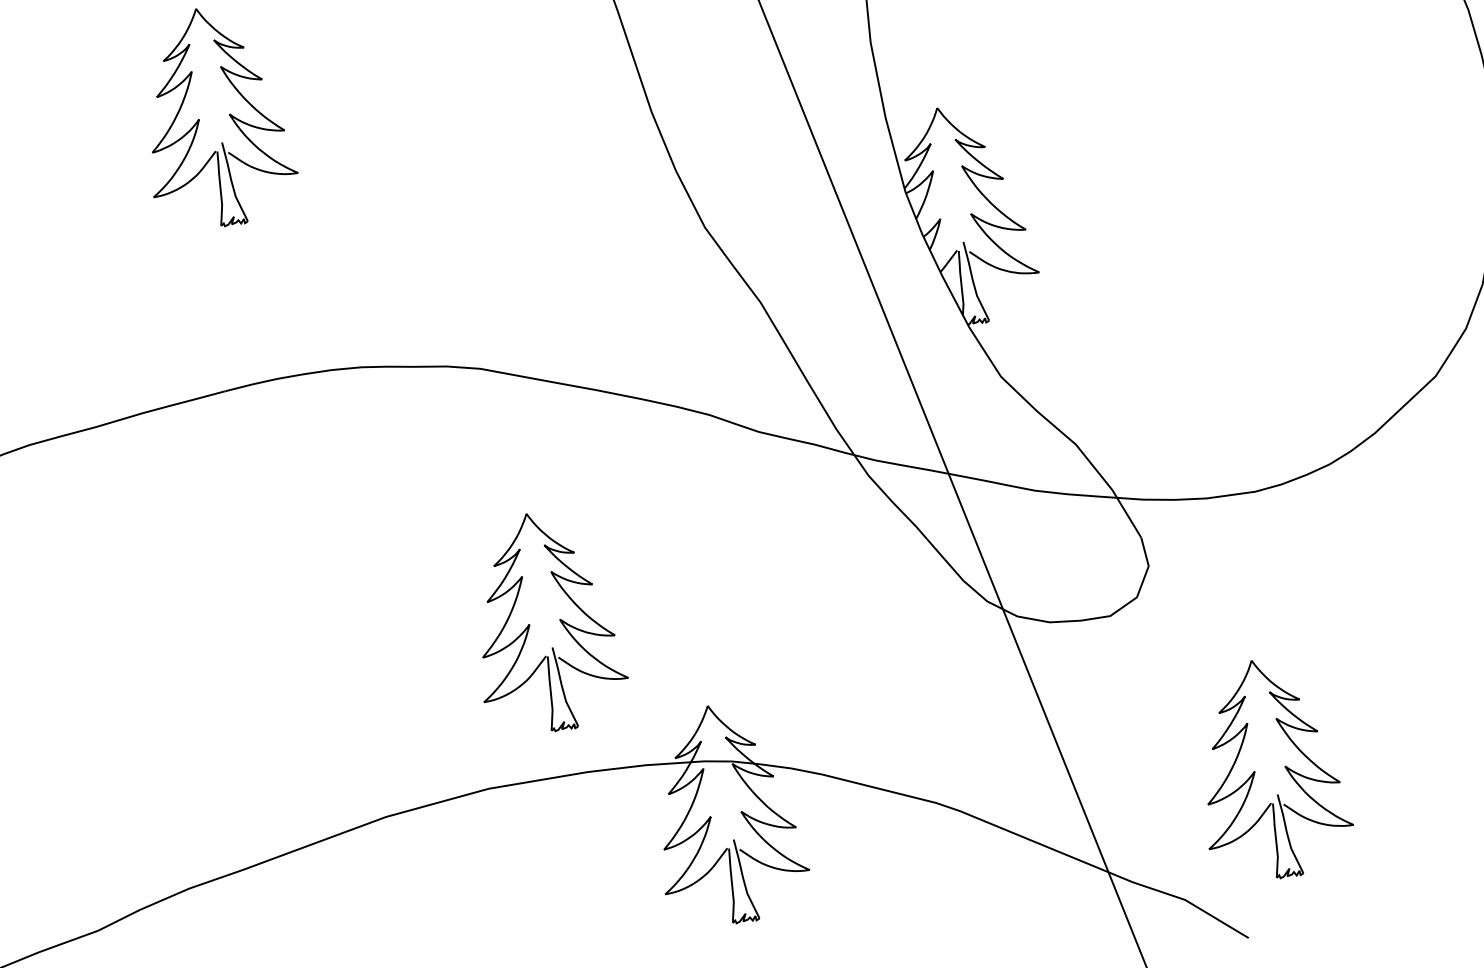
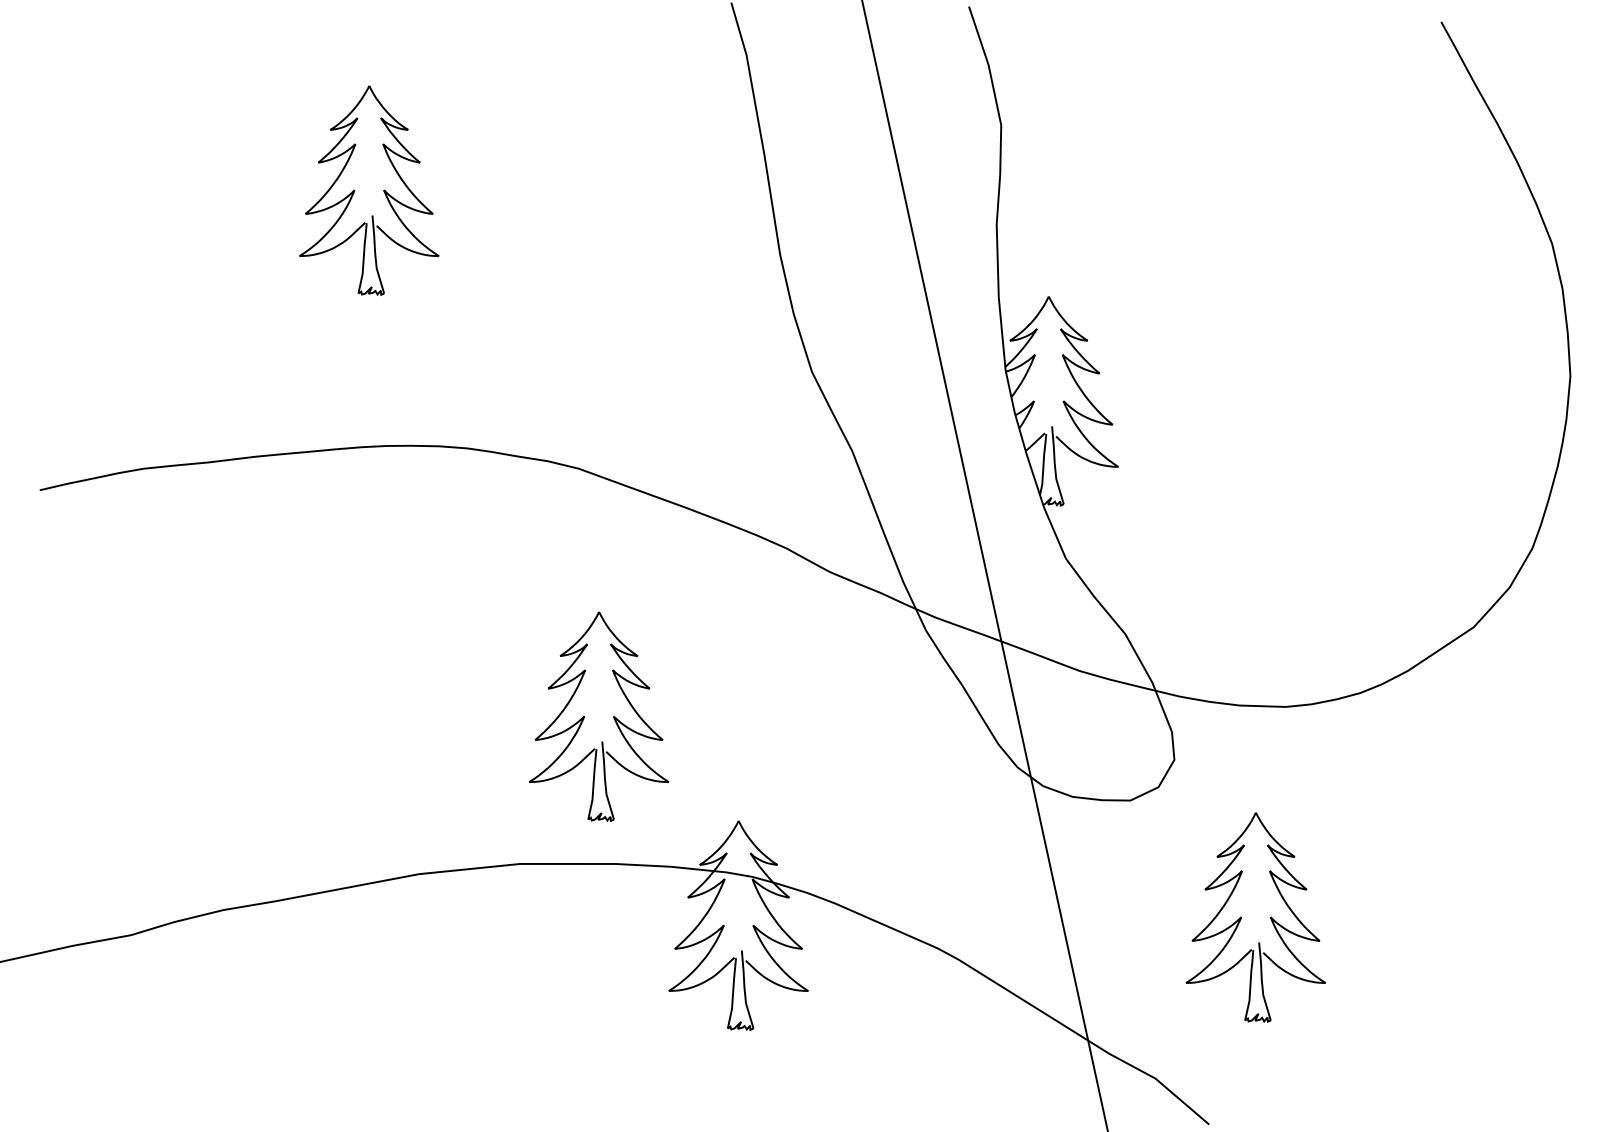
part: (1269, 769) -> (1255, 917), moved

